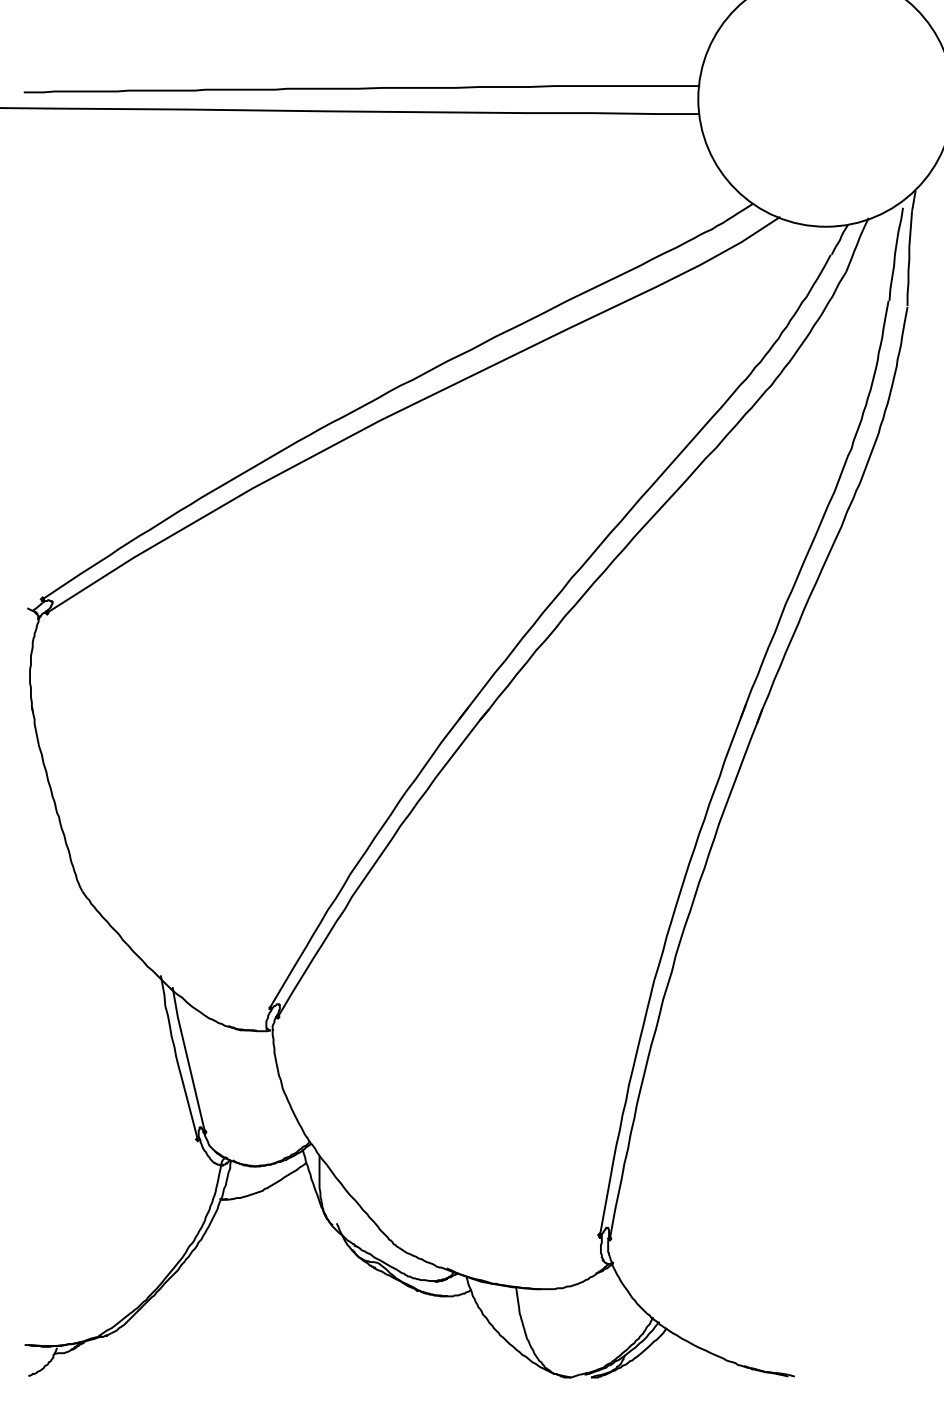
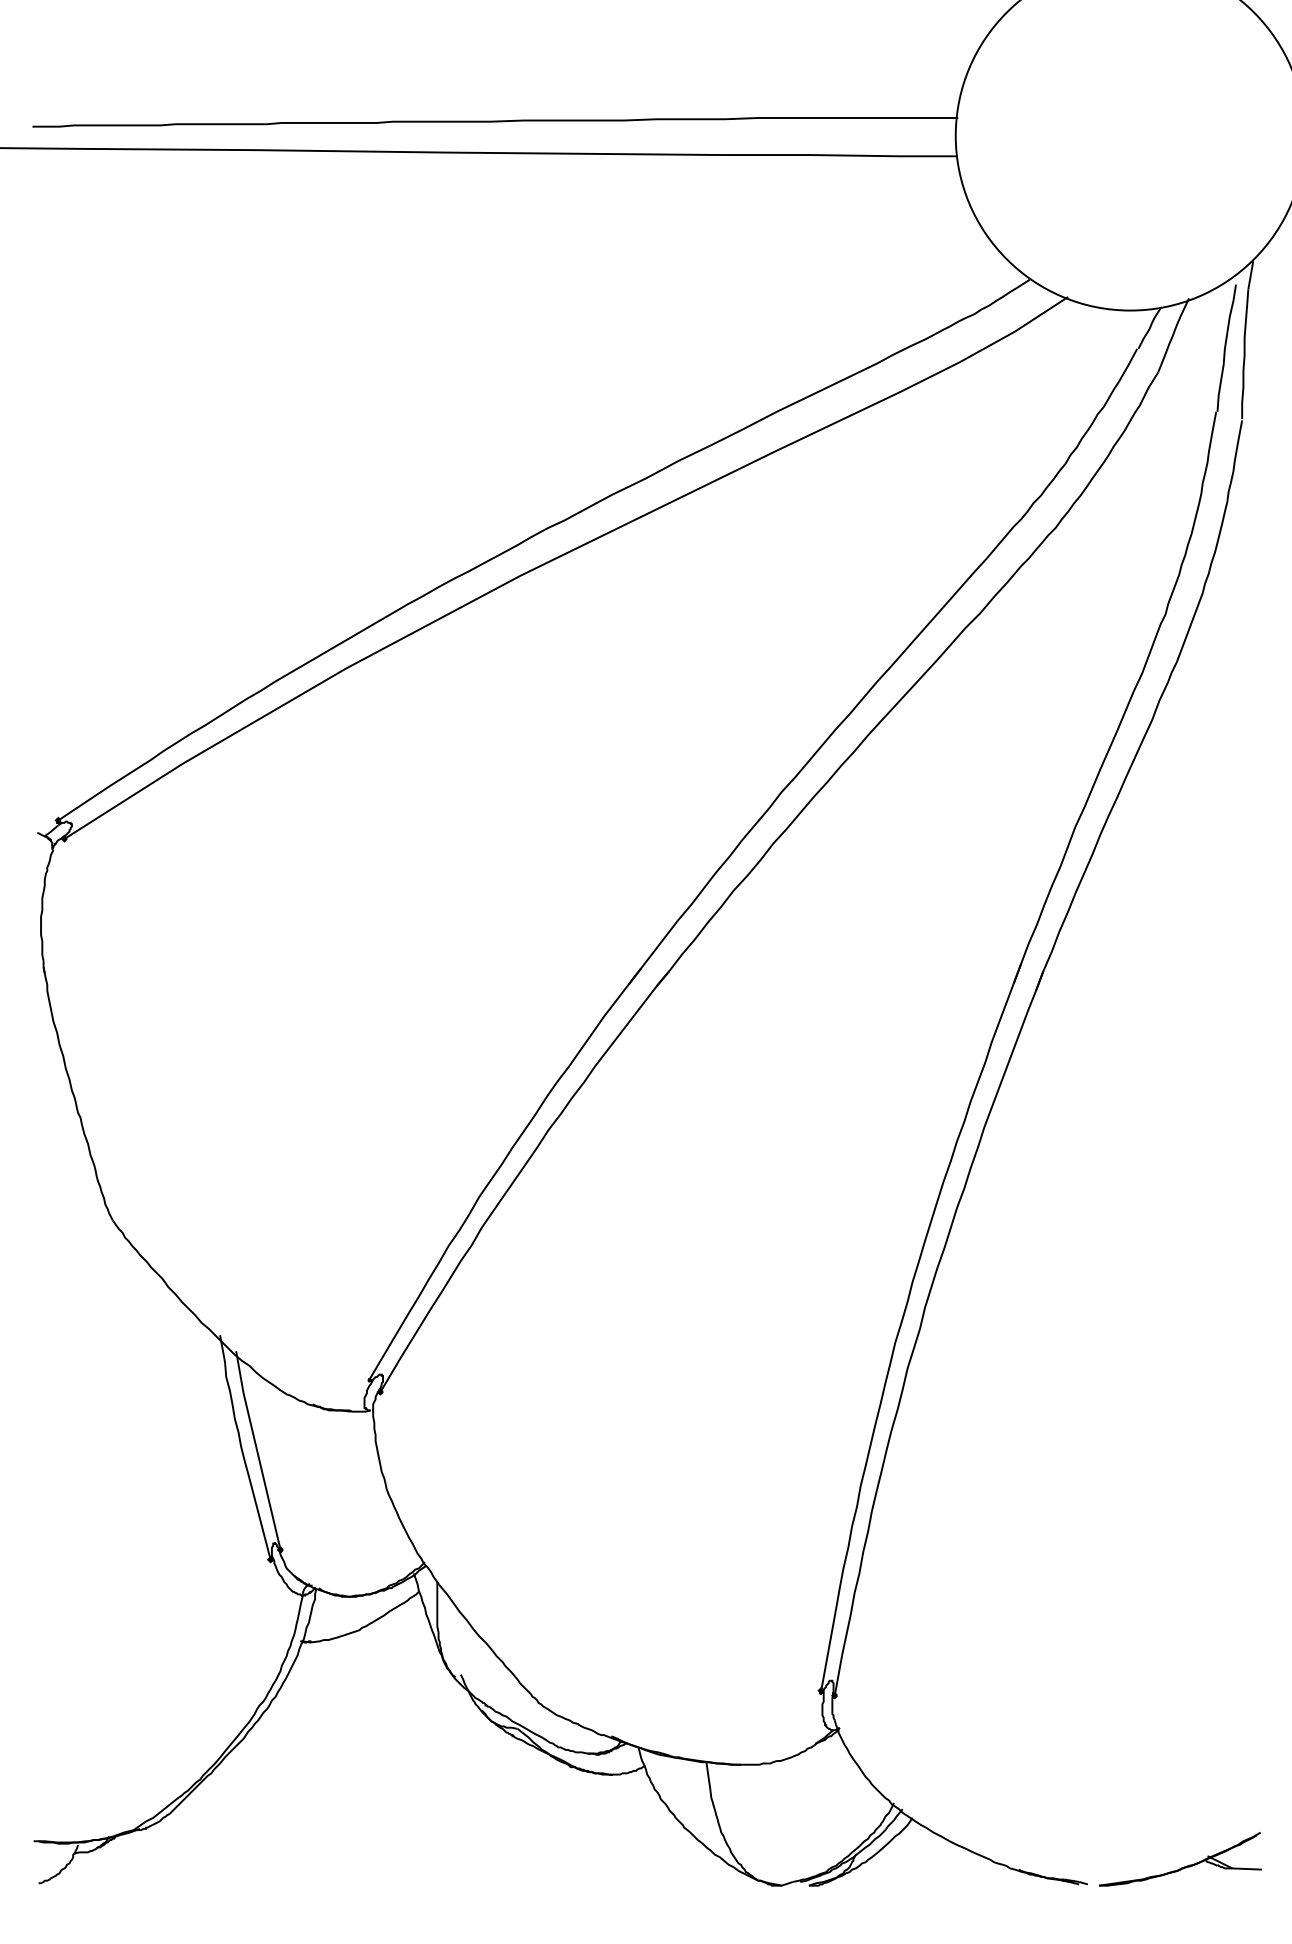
part: (865, 1363) -> (1184, 1866), added

